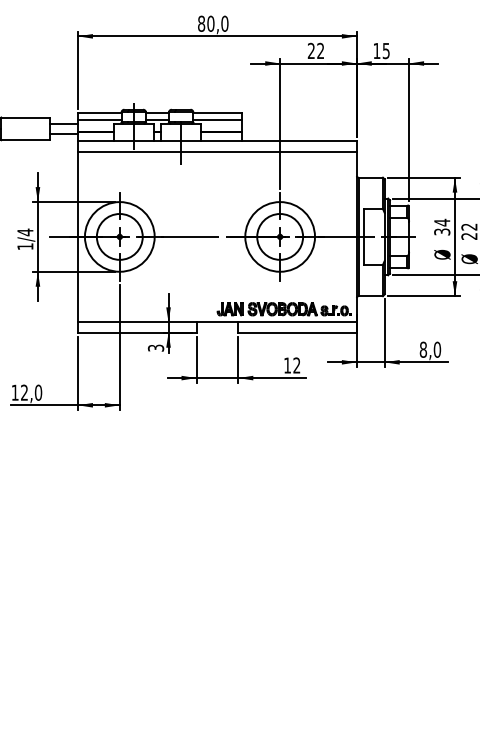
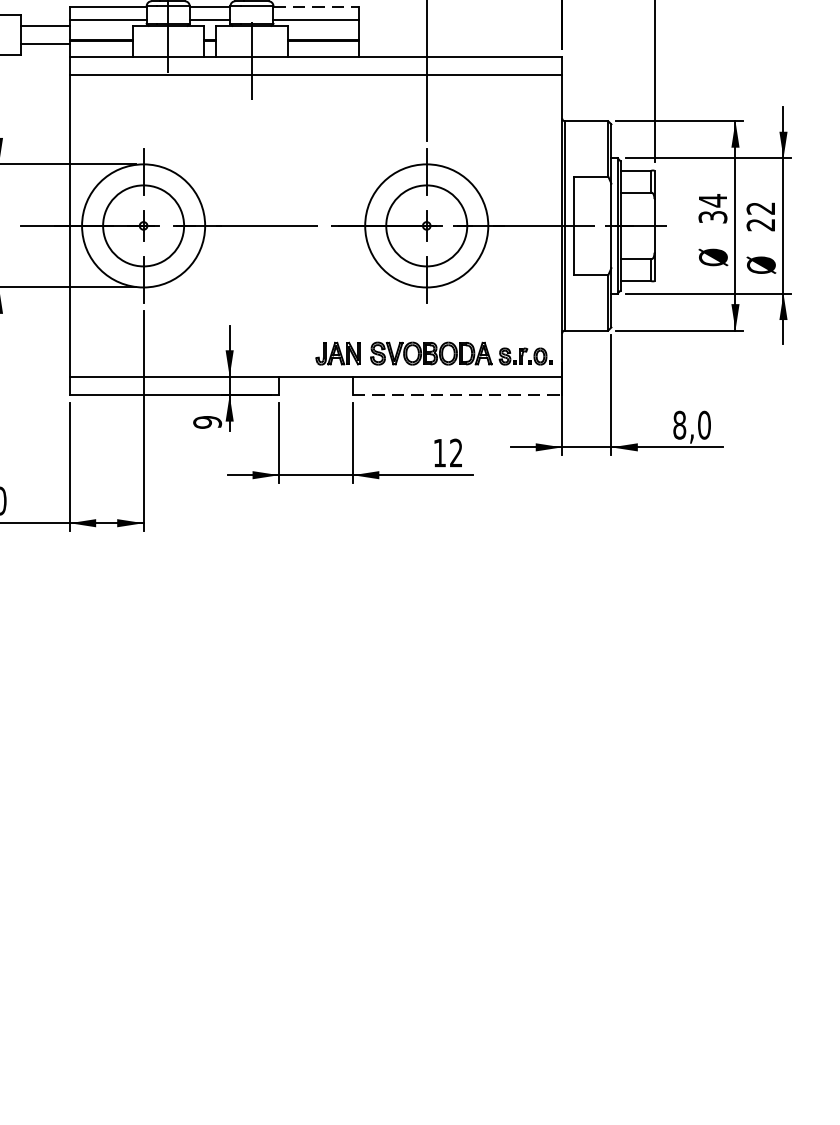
line: (218, 113) -> (317, 7), solid -> dashed
line: (298, 332) -> (459, 394), solid -> dashed
text: (155, 347) -> (206, 421), 3 -> 9

